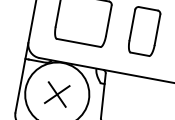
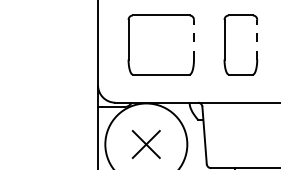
line: (108, 20) -> (193, 39), solid -> dashed
line: (157, 29) -> (257, 39), solid -> dashed

